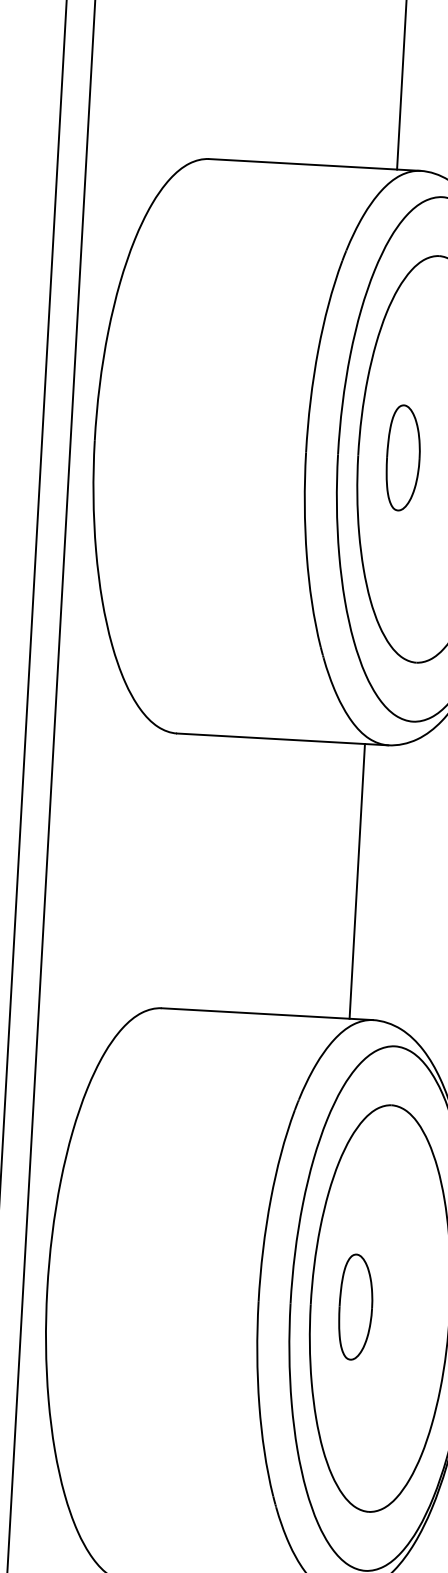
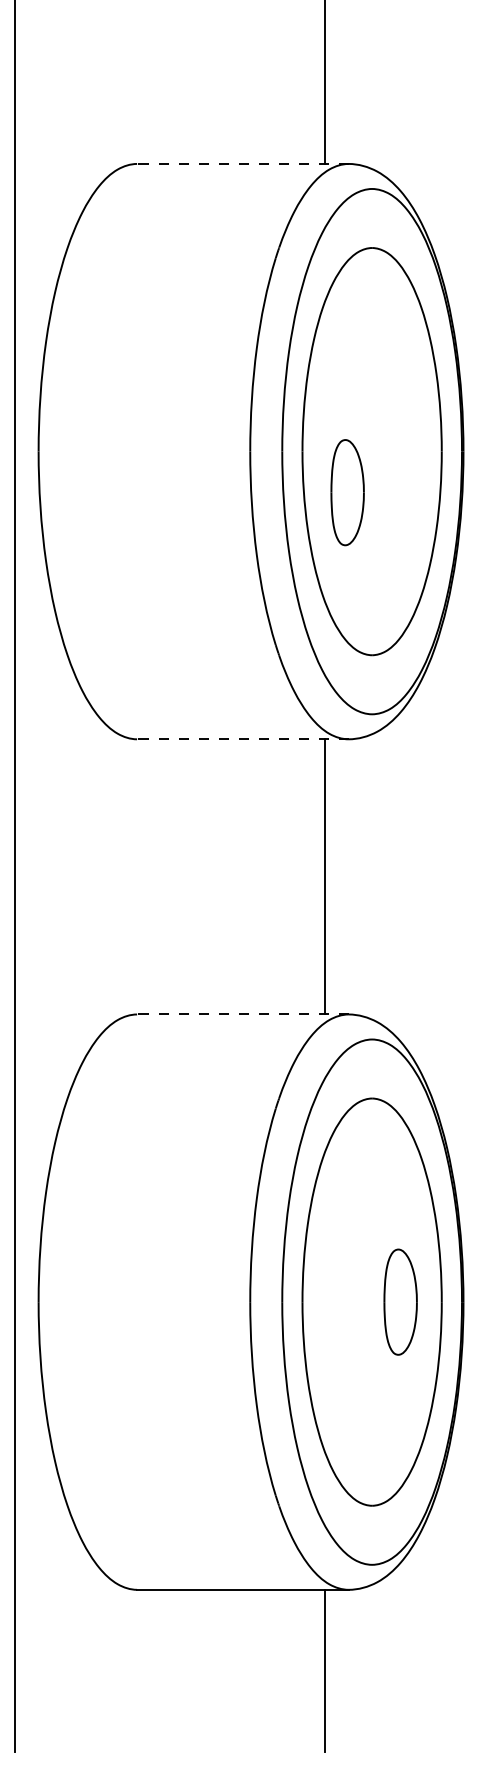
line: (314, 164) -> (242, 163), solid -> dashed
part: (403, 457) -> (347, 492), moved
line: (282, 739) -> (242, 739), solid -> dashed
line: (266, 1014) -> (242, 1014), solid -> dashed
part: (355, 1306) -> (400, 1301), moved

